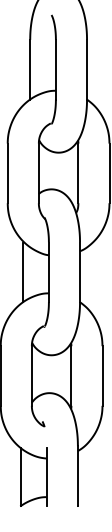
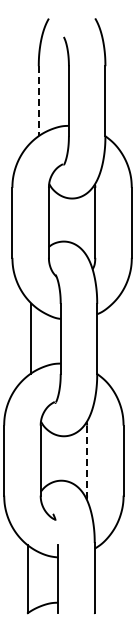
line: (29, 69) -> (38, 101), solid -> dashed
line: (71, 375) -> (87, 460), solid -> dashed

